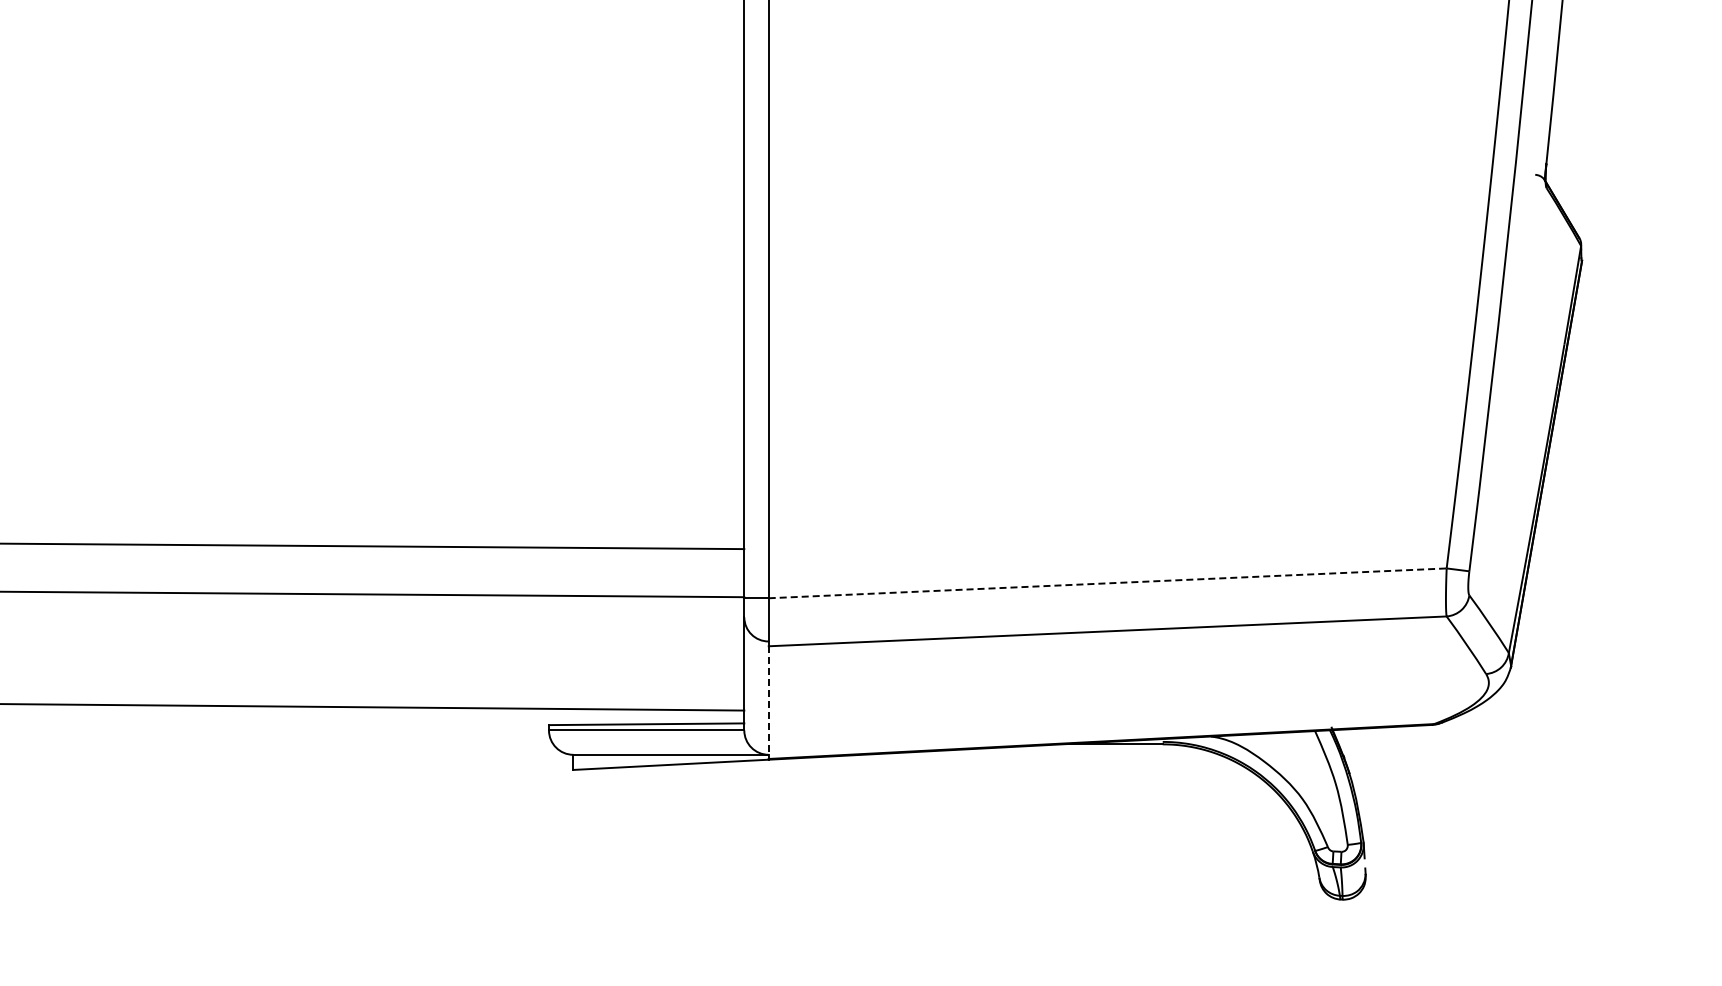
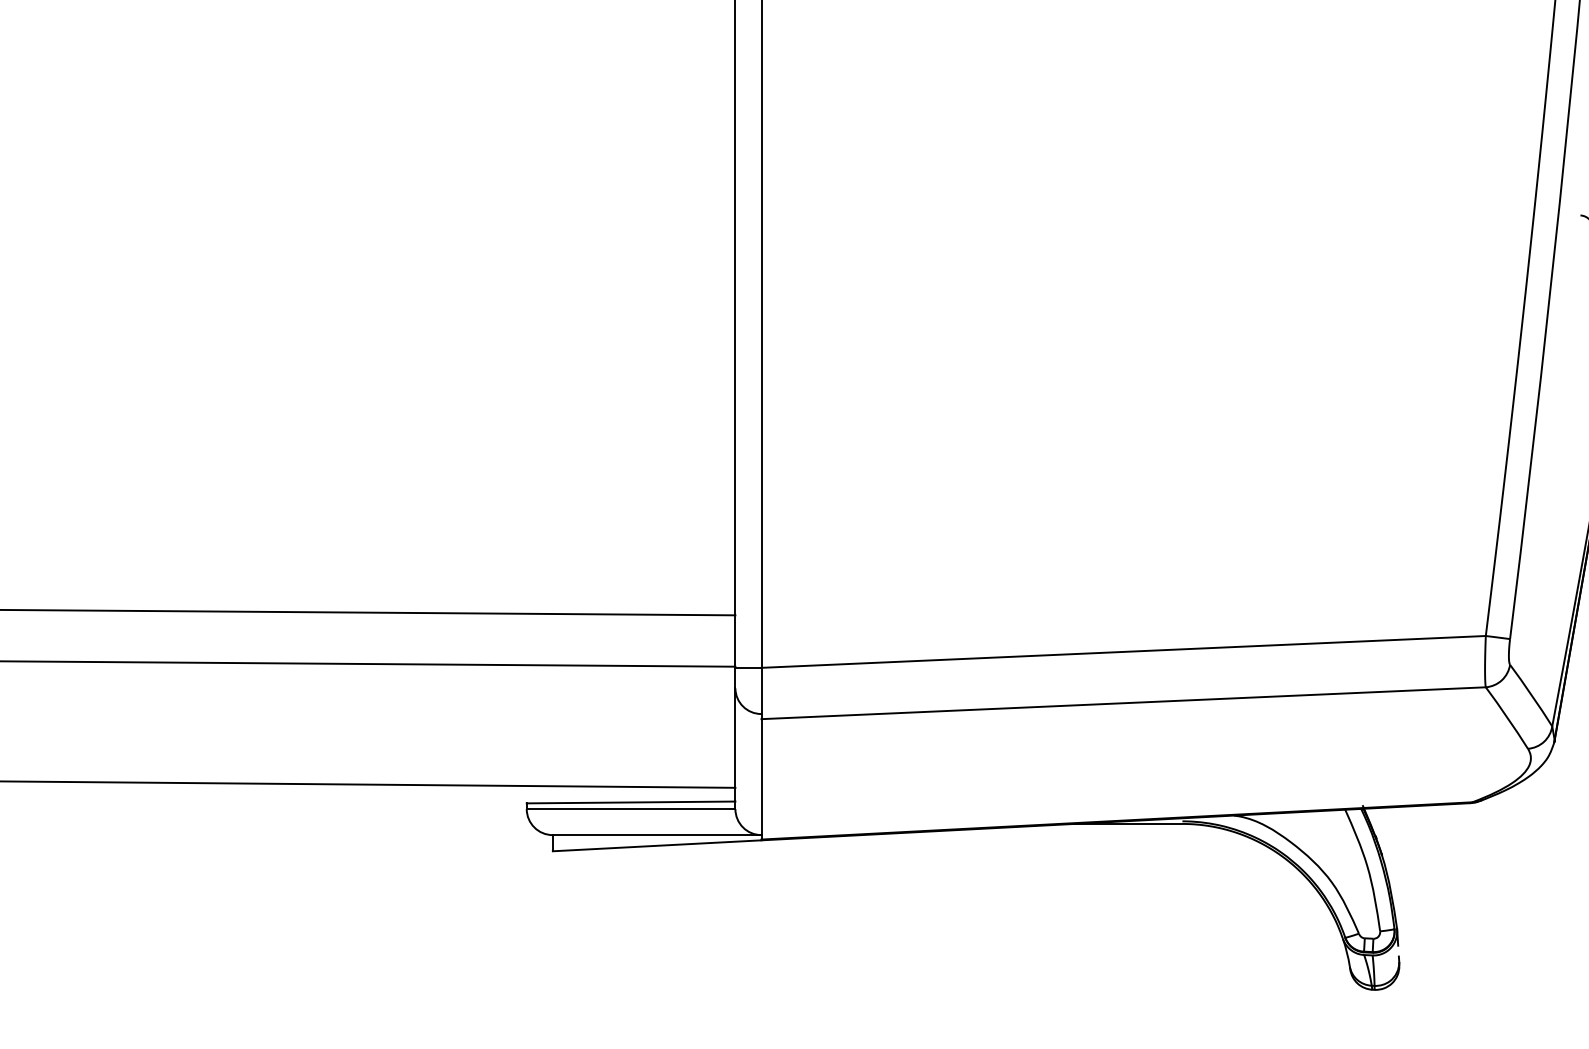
line: (1108, 583) -> (1124, 652), dashed -> solid
line: (768, 703) -> (761, 780), dashed -> solid

